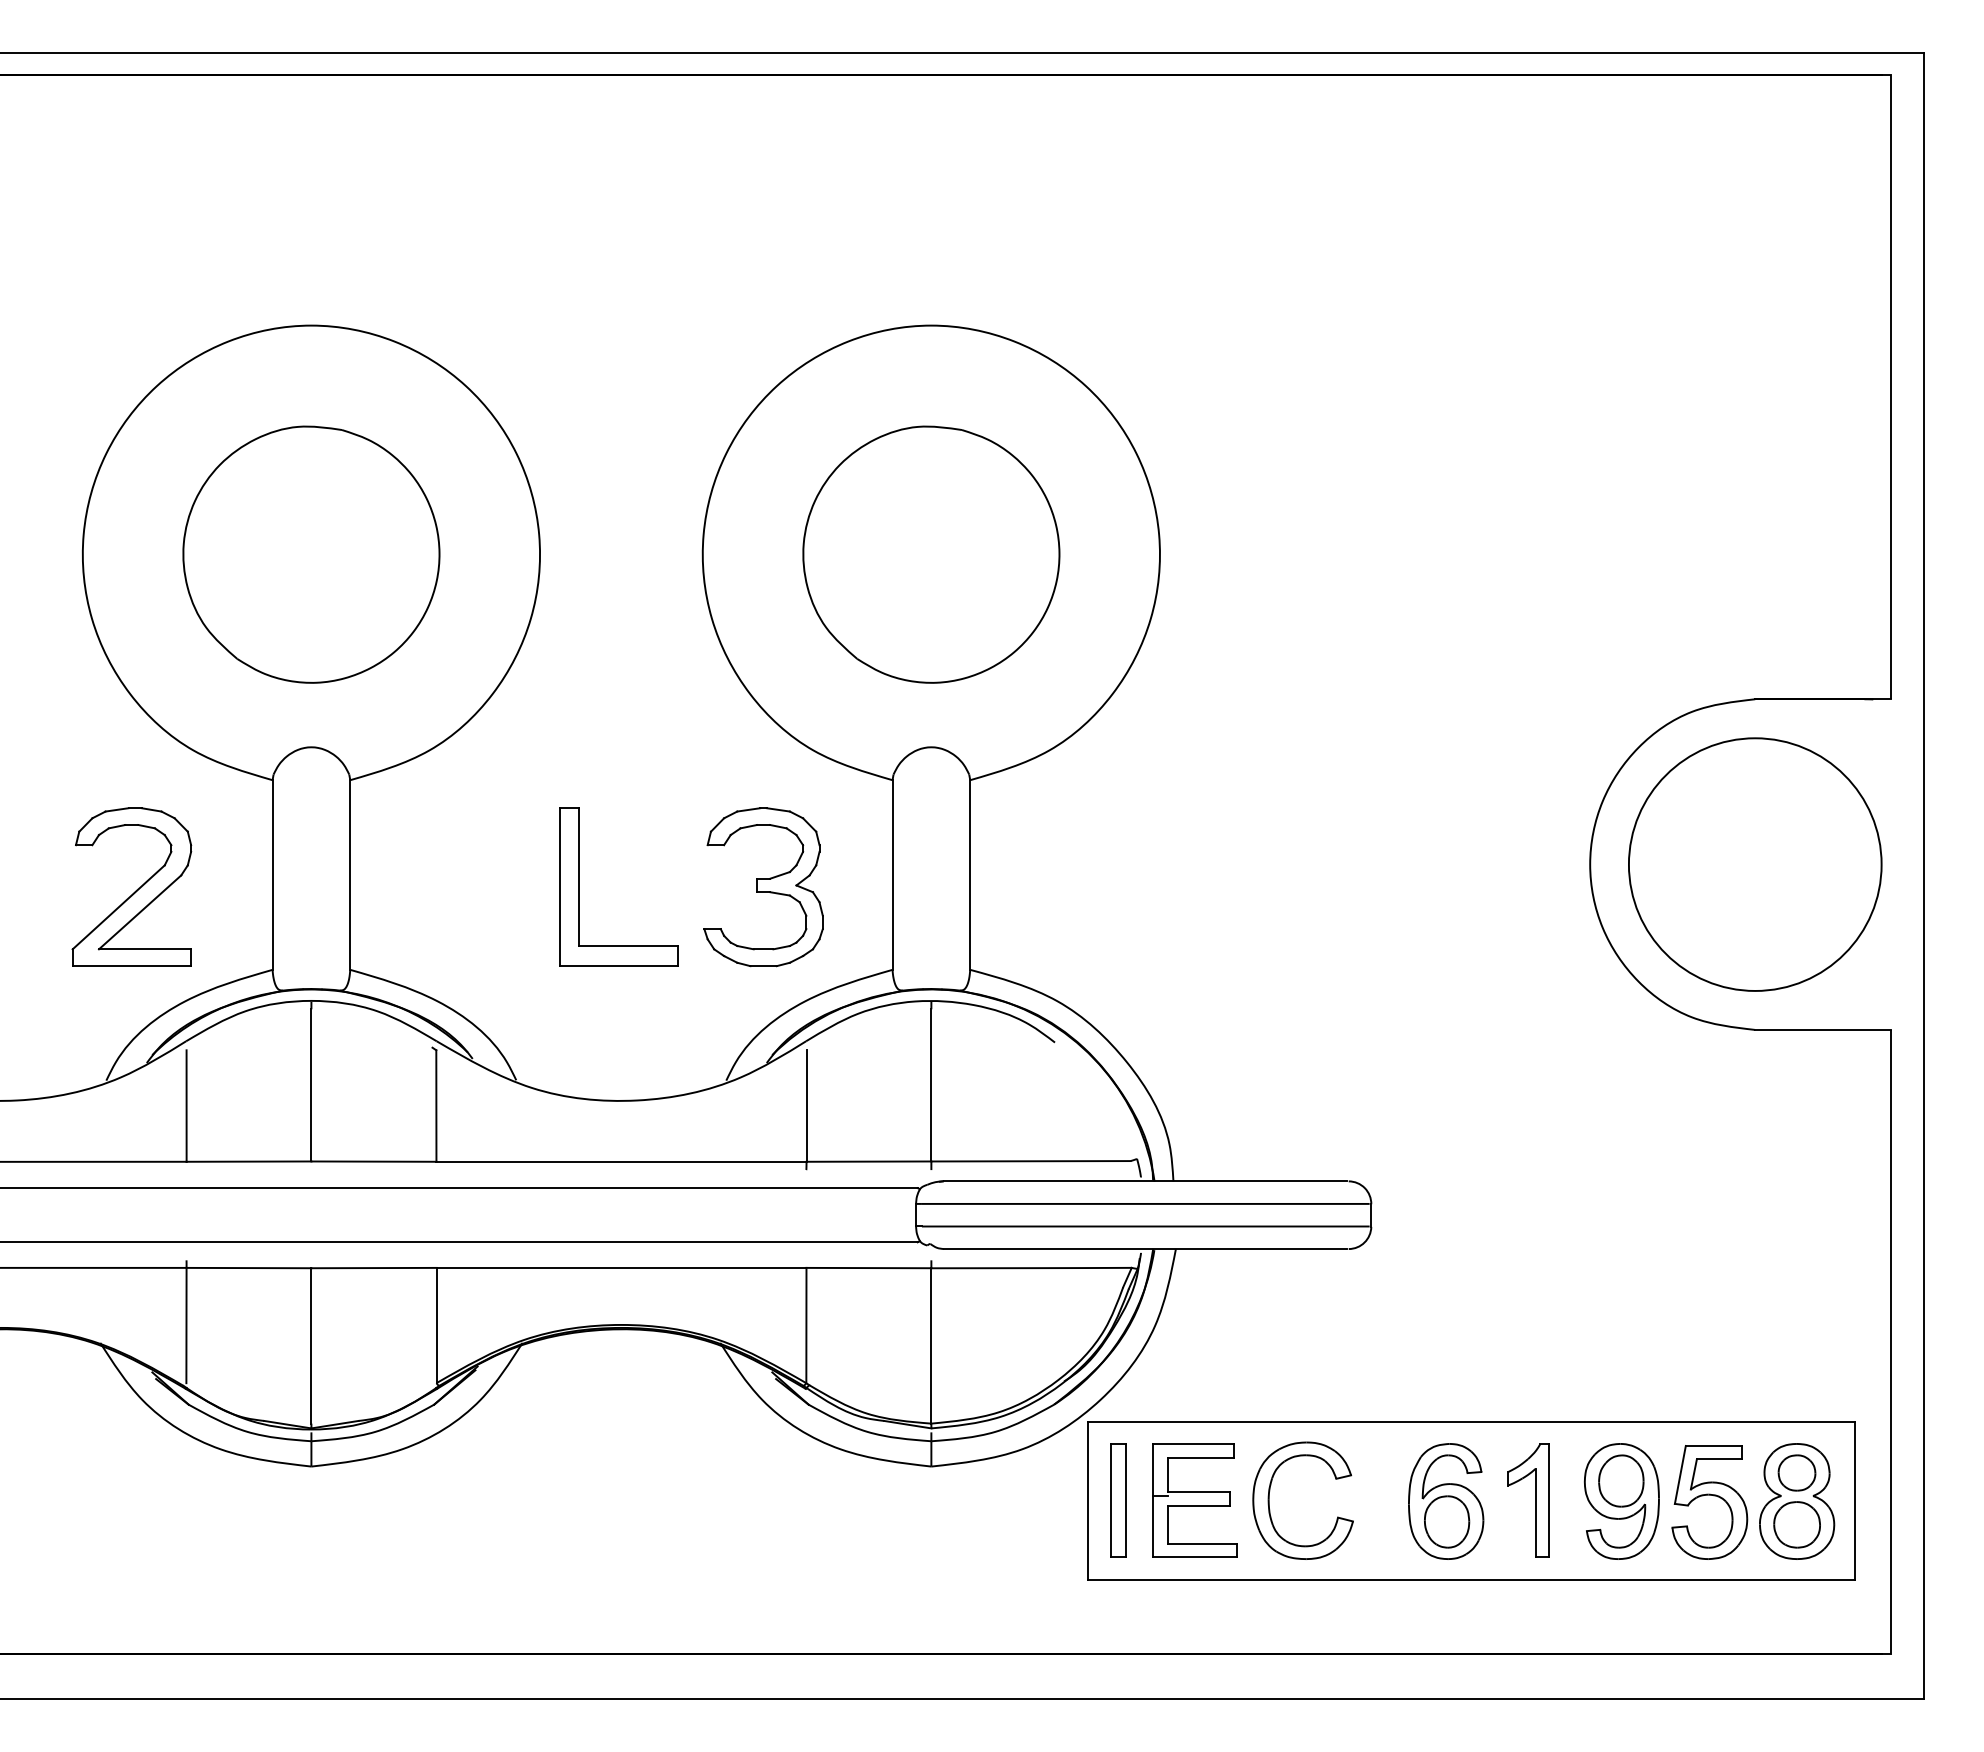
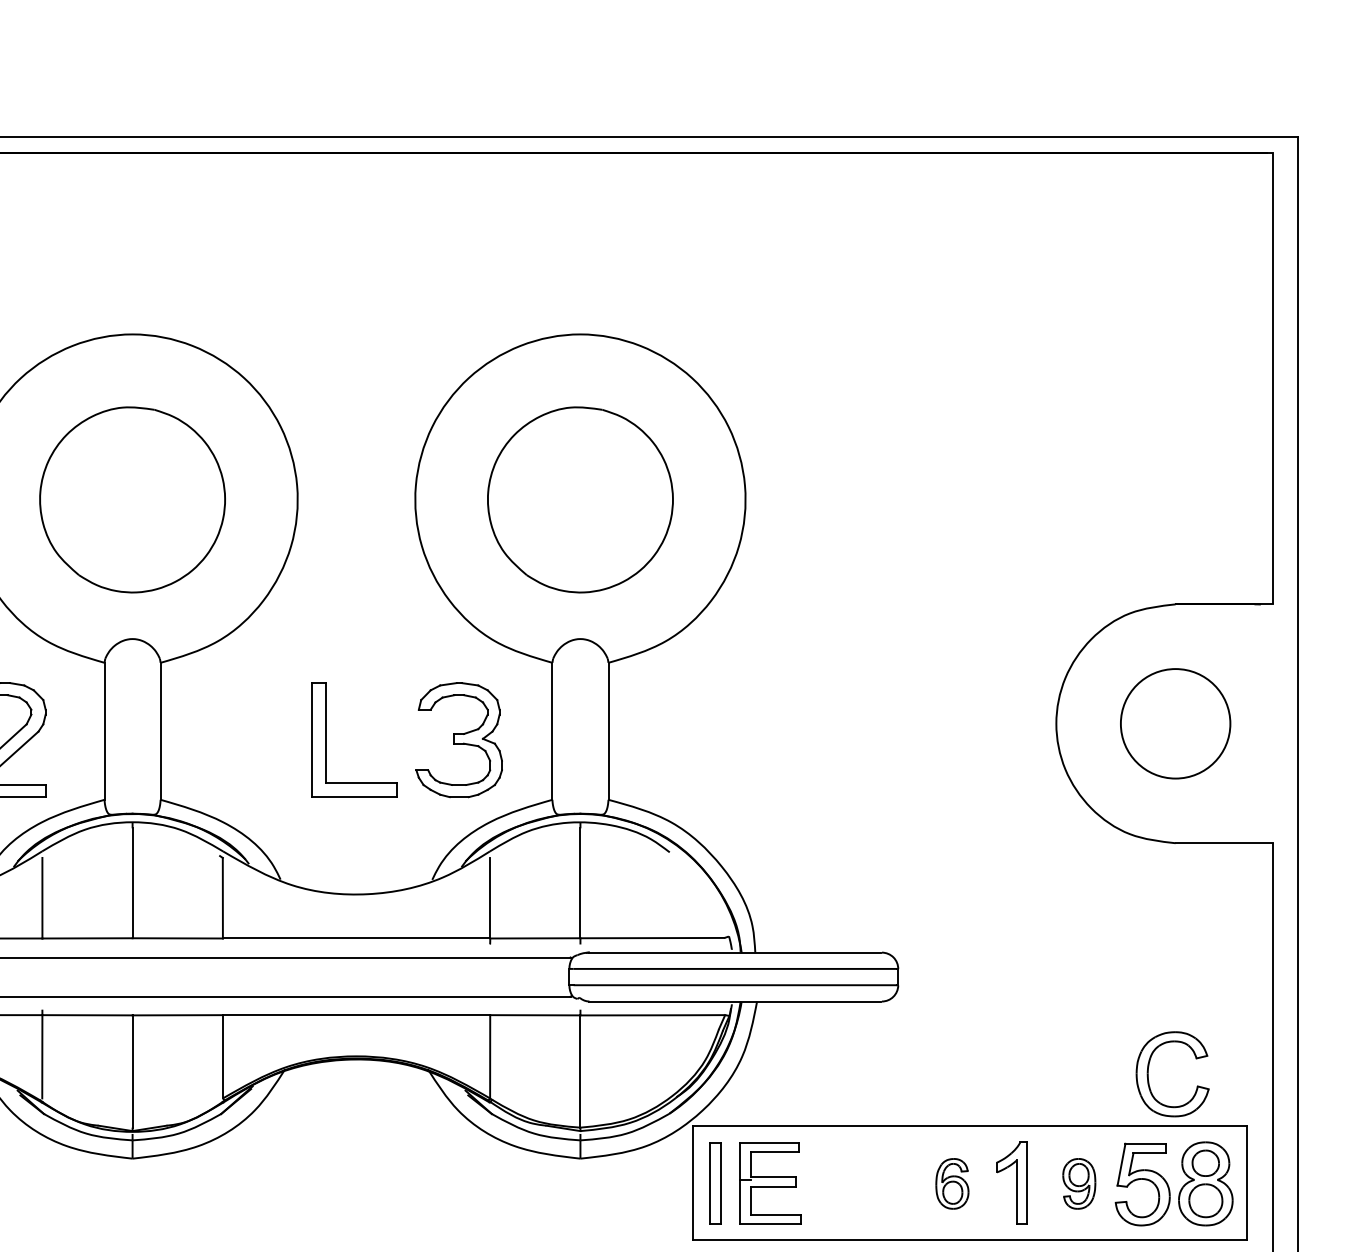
circle: (1754, 864) -> (1175, 723), size x0.6
part: (1269, 1500) -> (1148, 1074), moved
part: (1446, 1501) -> (952, 1183), size x0.6
part: (1621, 1501) -> (1078, 1183), size x0.6

